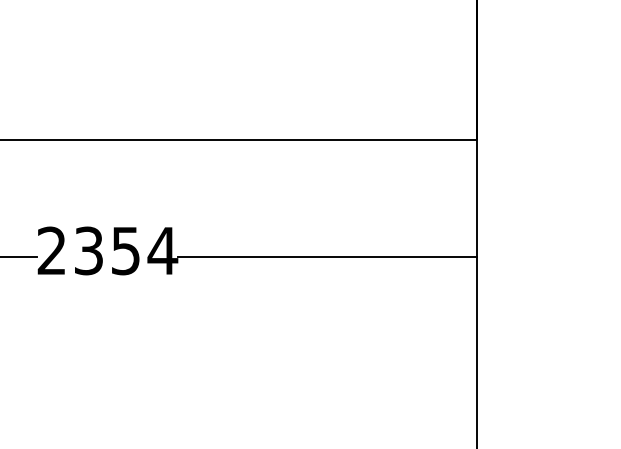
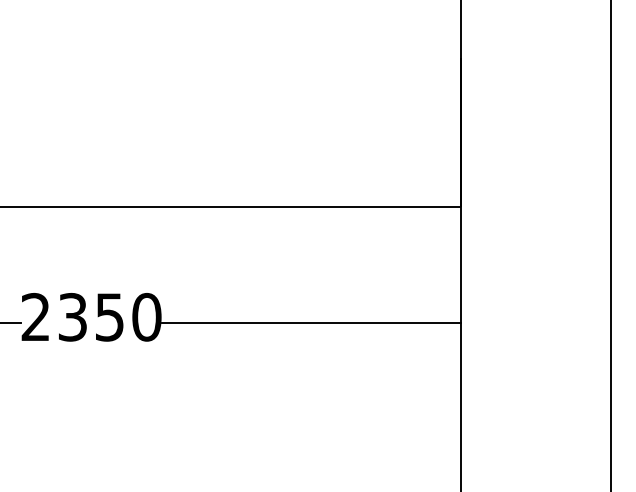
text: (162, 251) -> (146, 317), 2354 -> 2350

